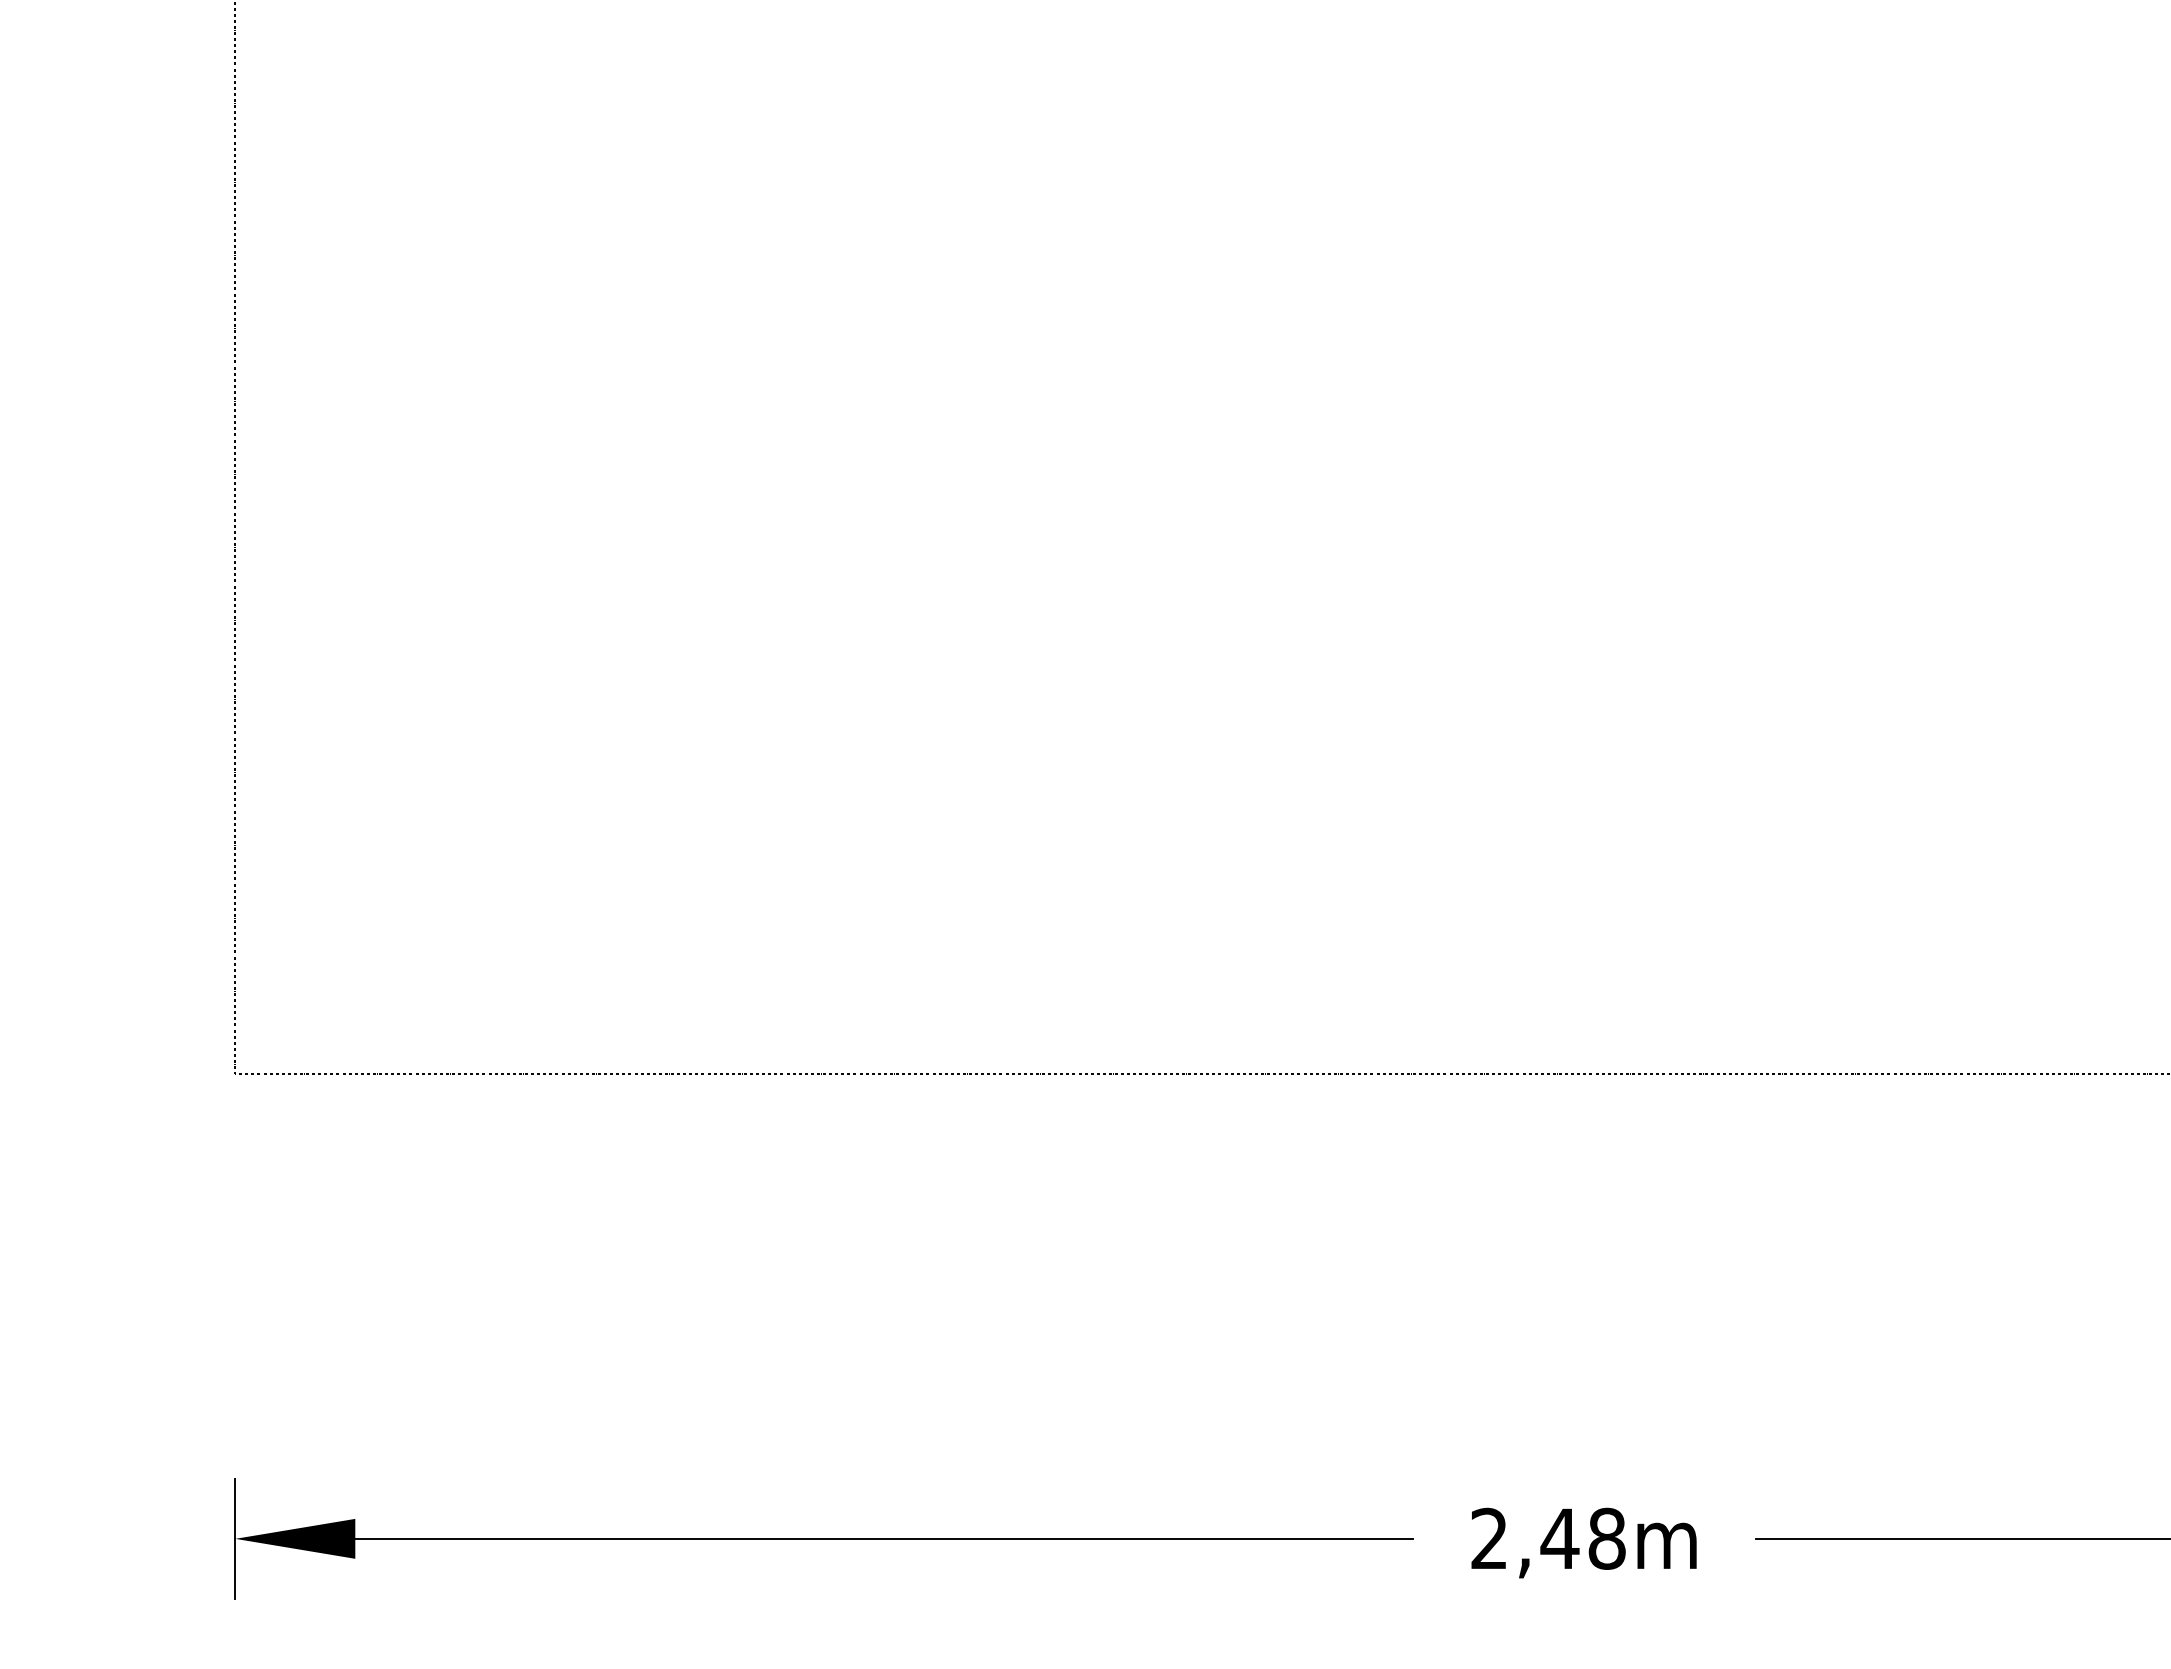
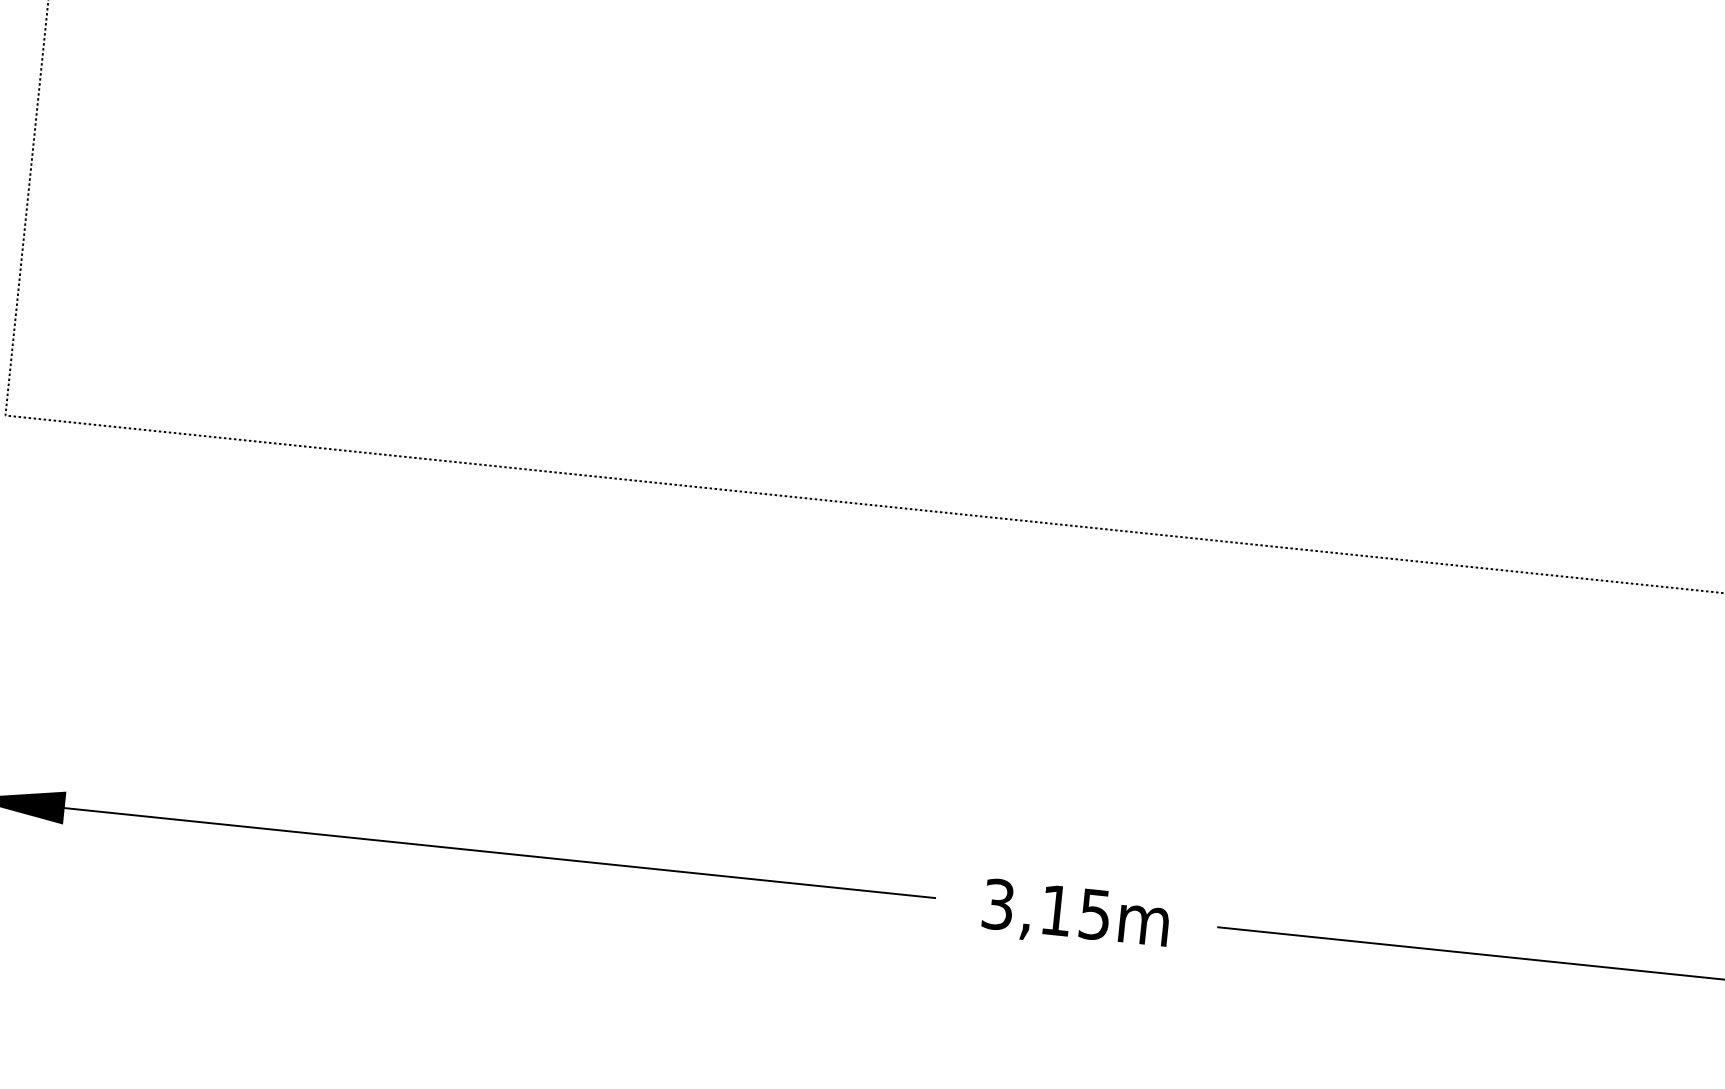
text: (1548, 1538) -> (1046, 909), 2,48m -> 3,15m

